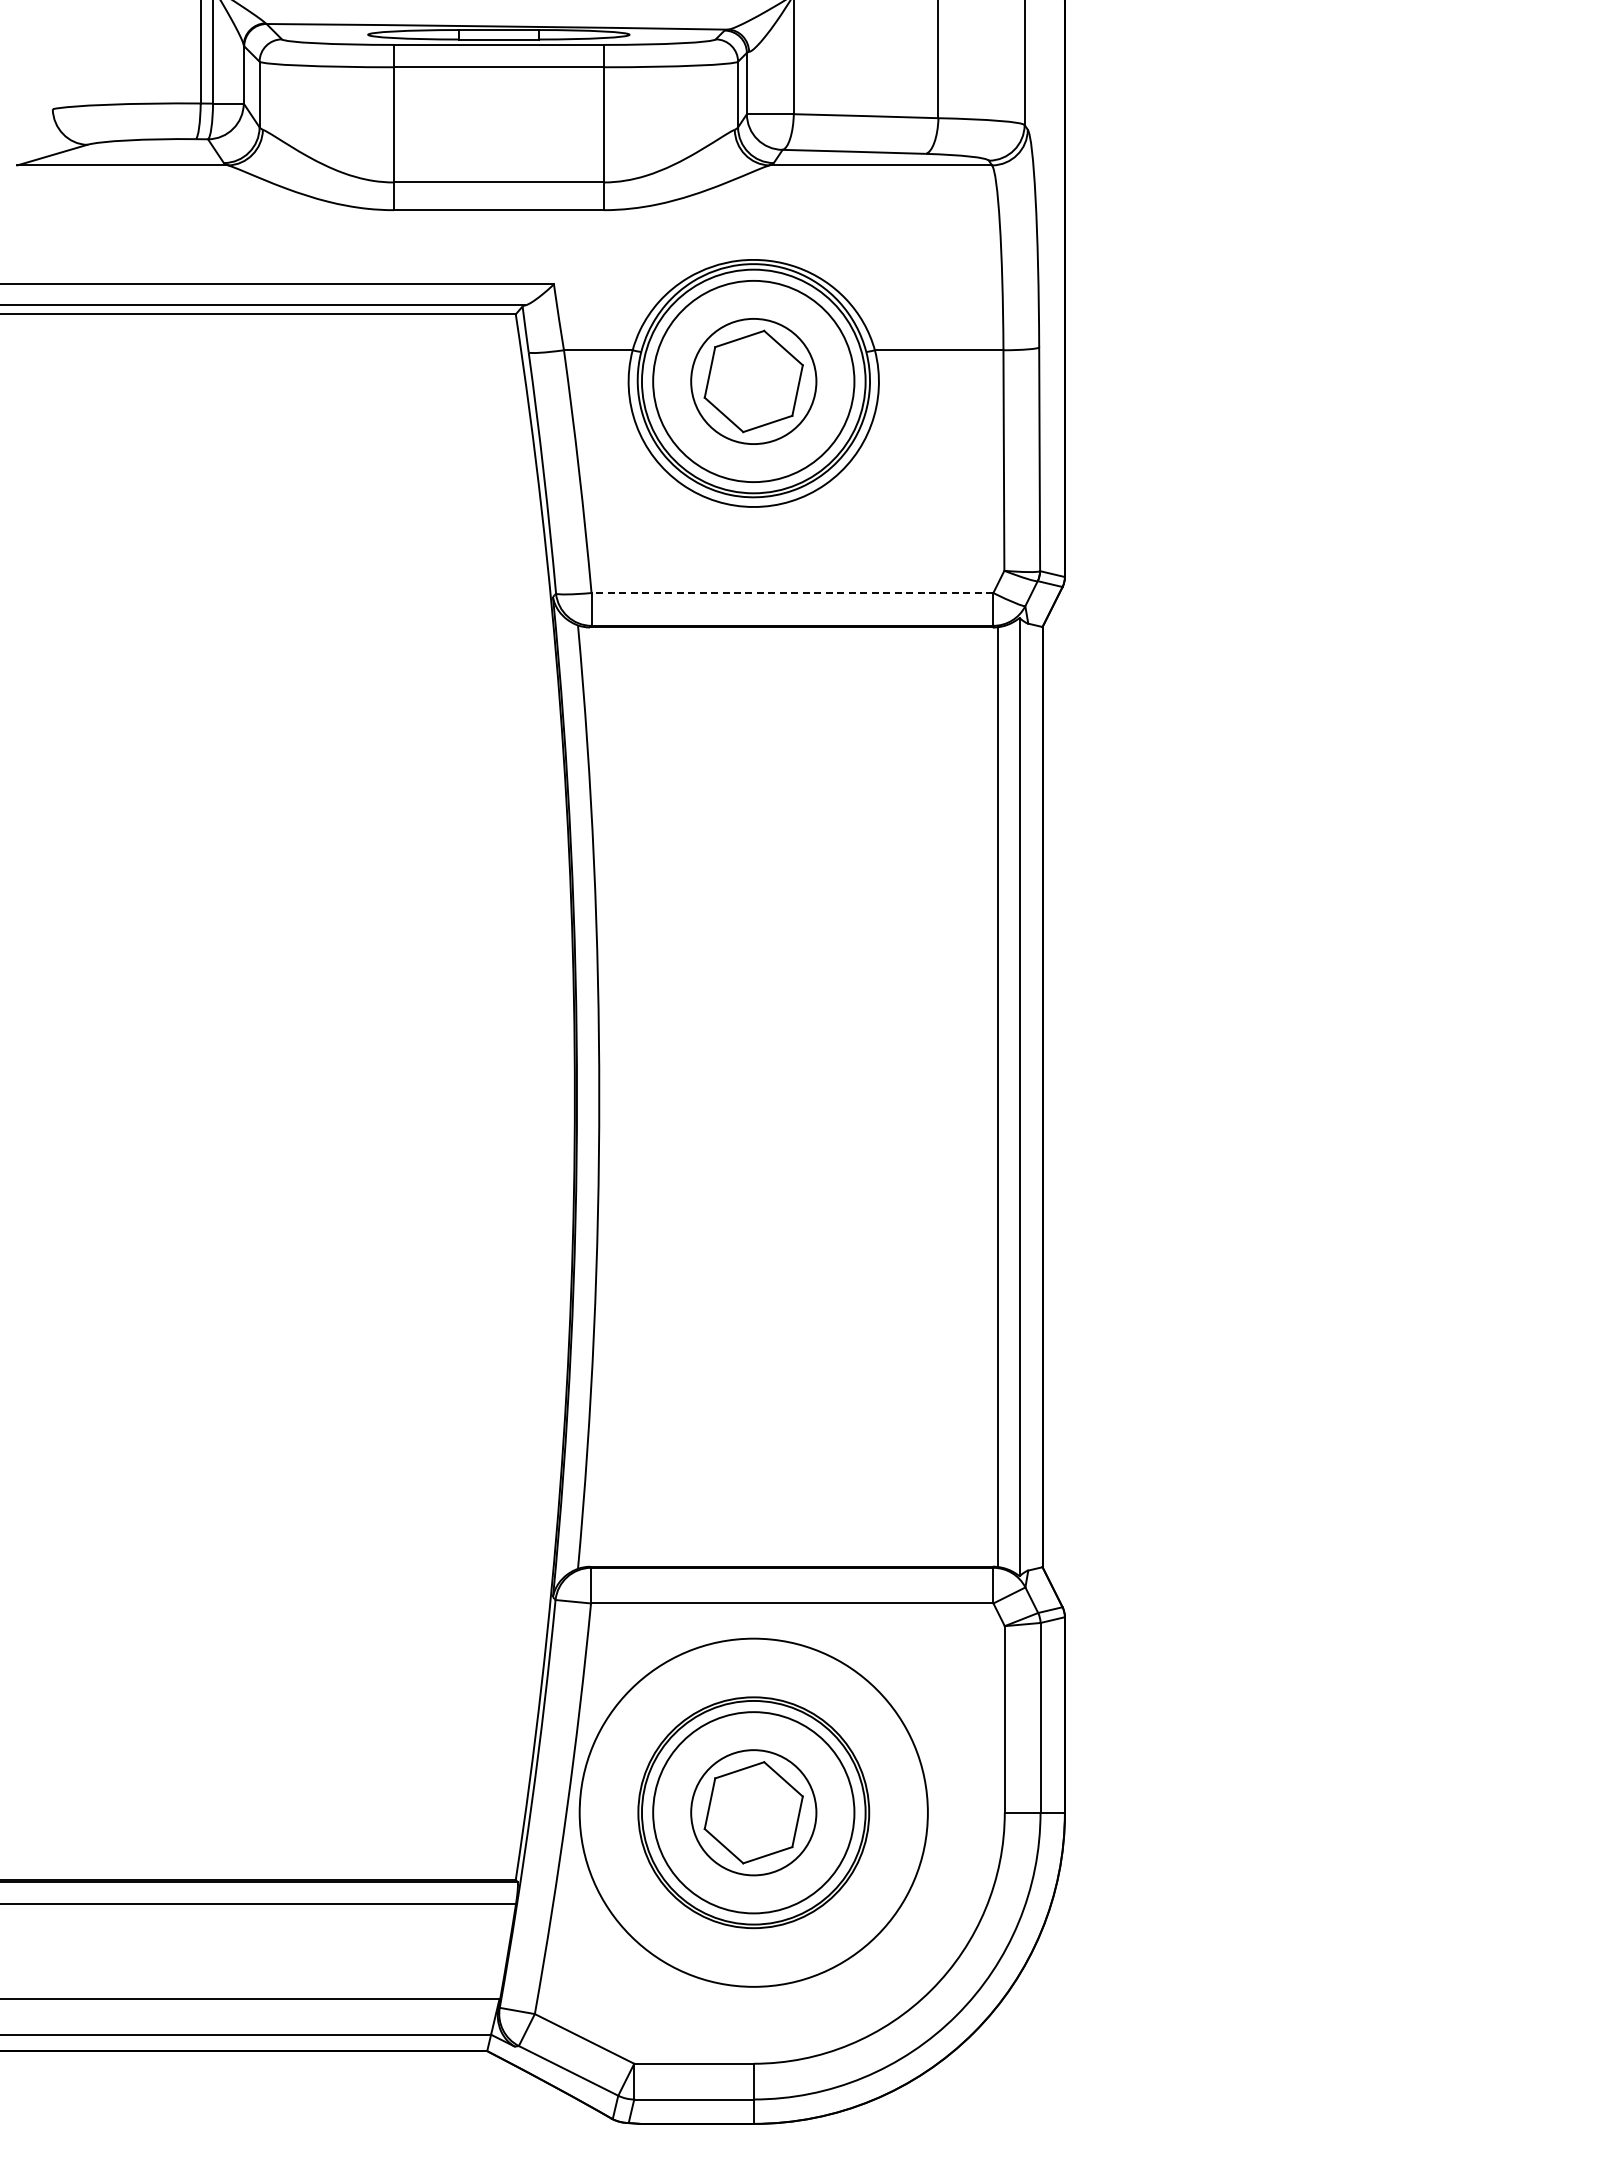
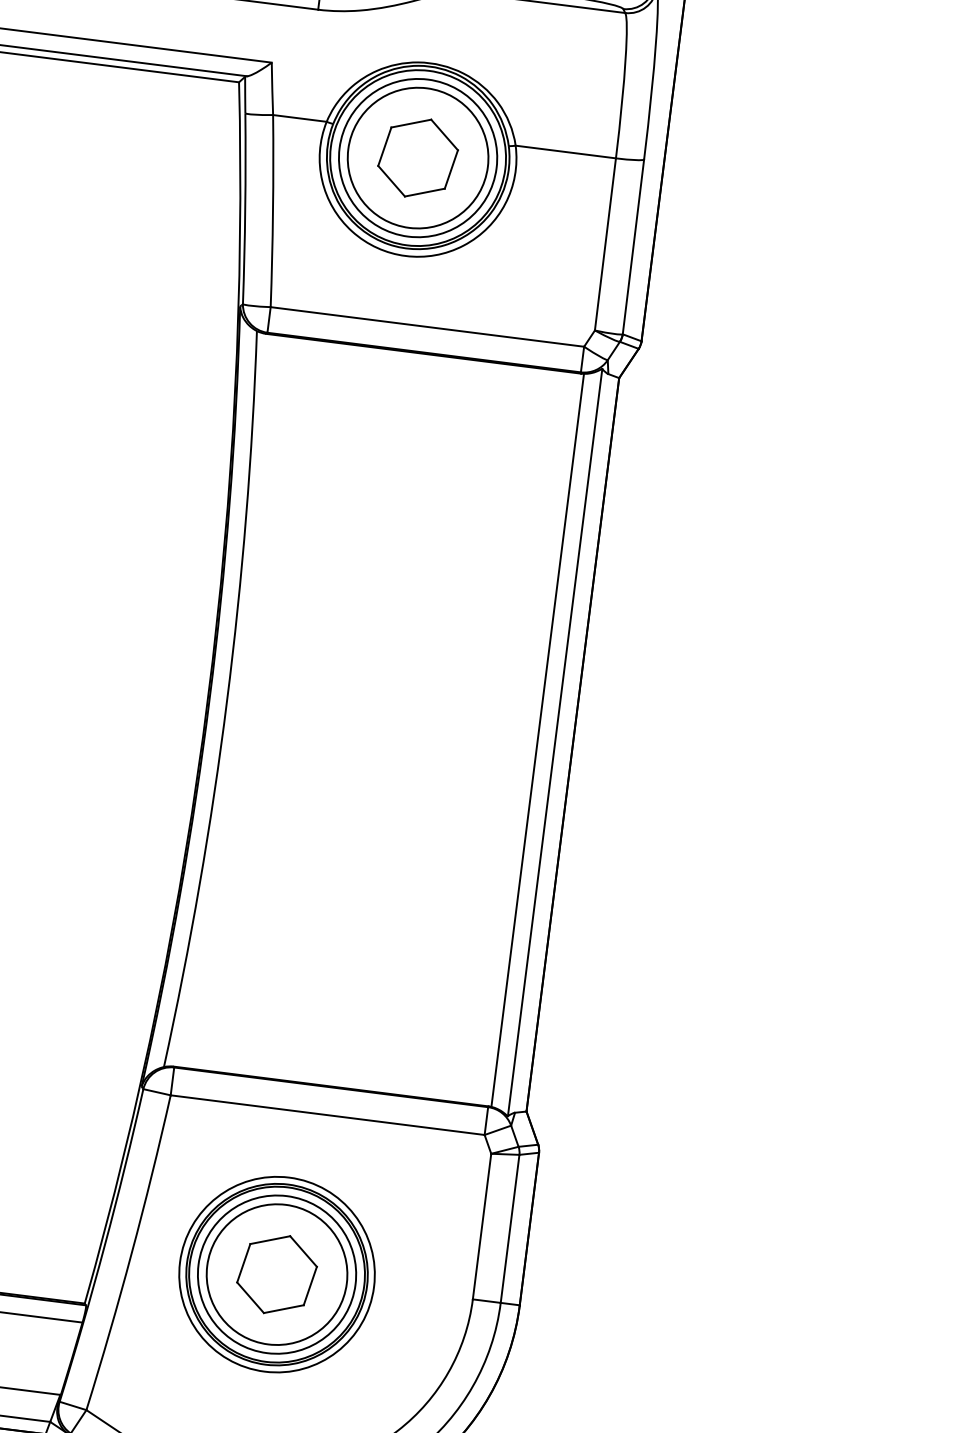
circle: (753, 381) -> (417, 158), size x1.43
line: (792, 593) -> (427, 327), dashed -> solid
circle: (753, 1812) -> (276, 1274), size x0.71
circle: (753, 1812) -> (276, 1274), size x1.43

